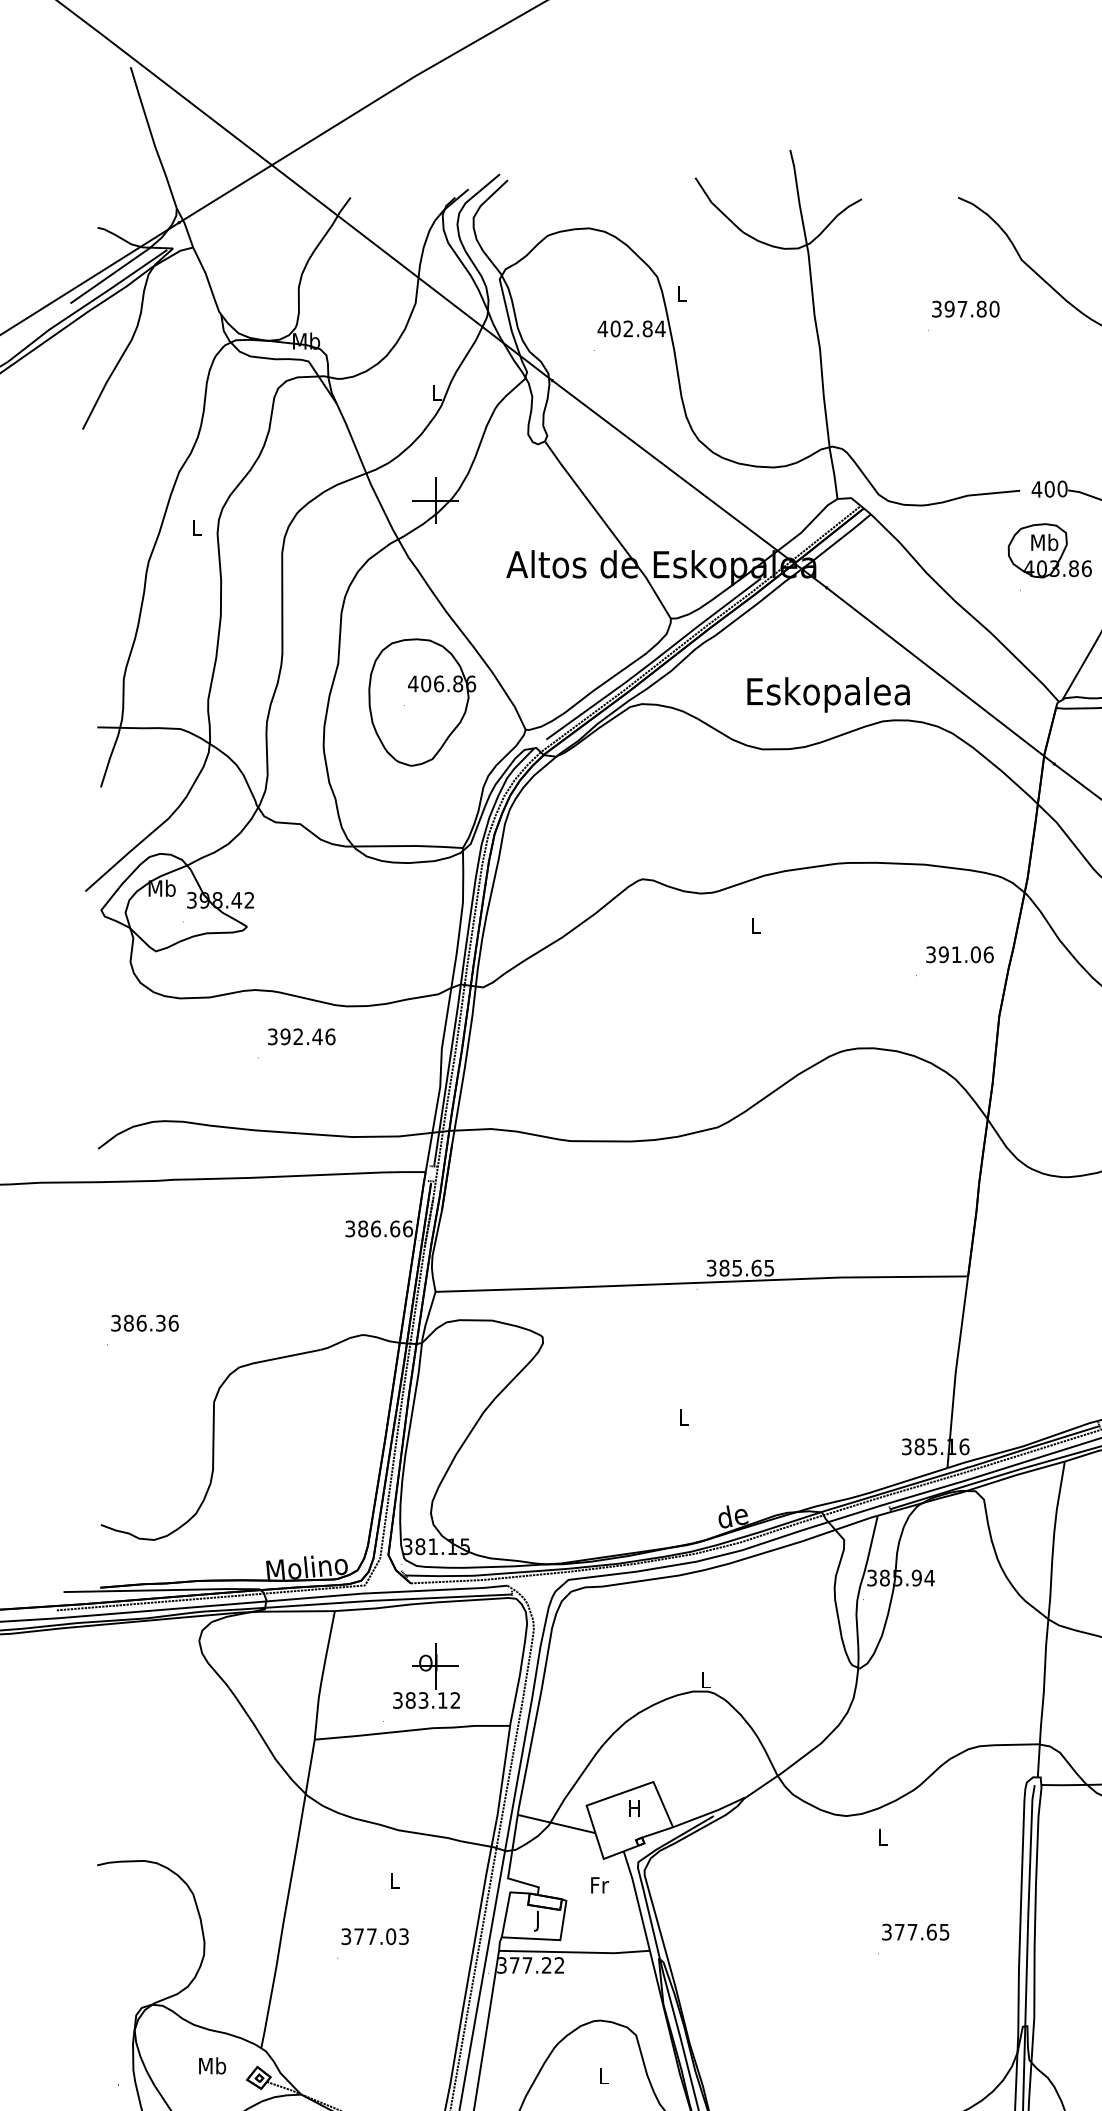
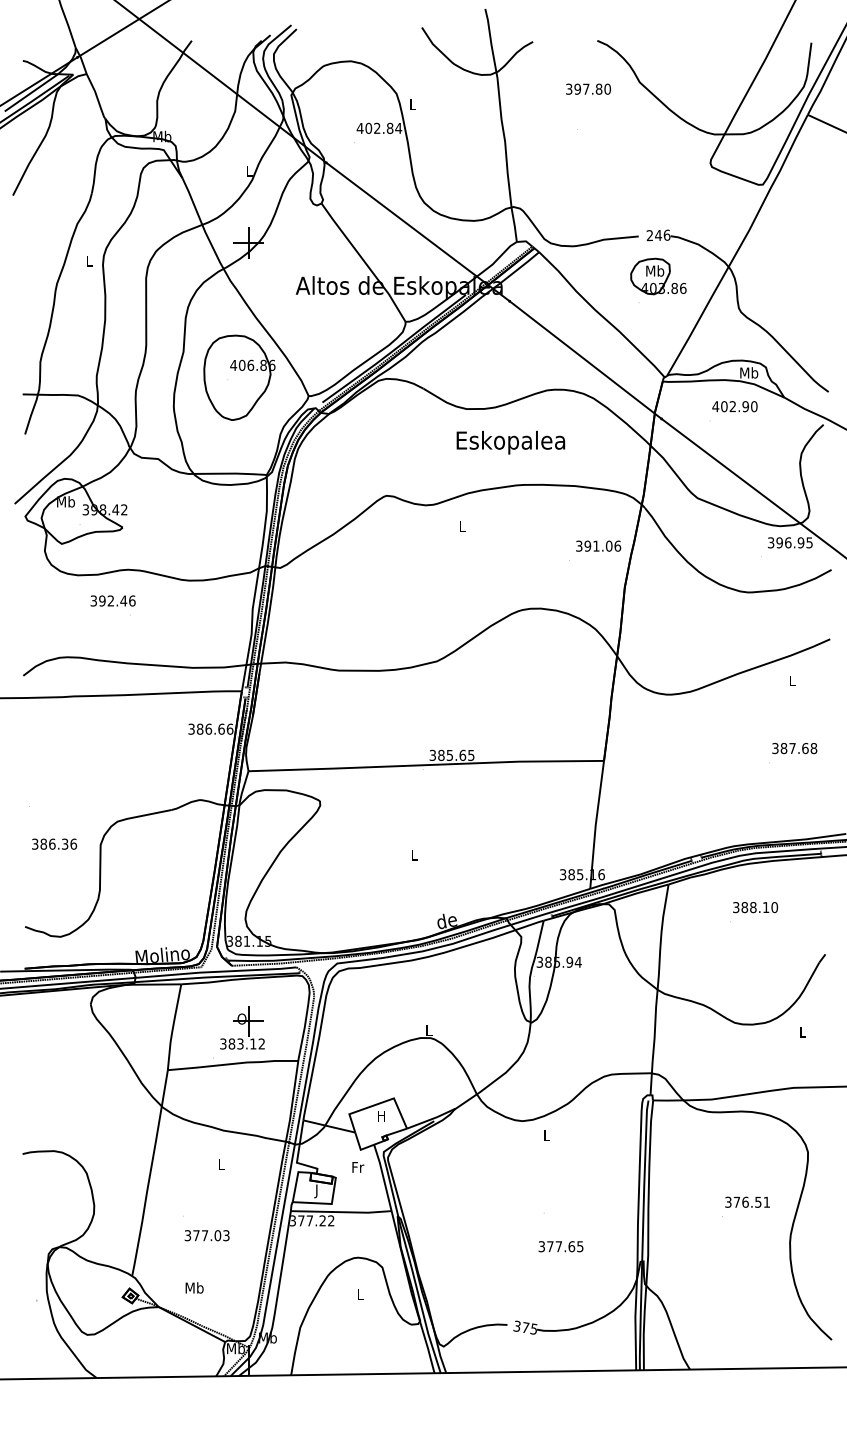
text: (965, 308) -> (588, 88), moved
text: (1049, 489) -> (658, 235), 400 -> 246
text: (828, 694) -> (510, 442), moved
text: (300, 1036) -> (112, 600), moved
text: (144, 1322) -> (54, 843), moved
text: (914, 1931) -> (560, 1246), moved
text: (374, 1936) -> (206, 1235), moved
text: (212, 2065) -> (194, 1287), moved

